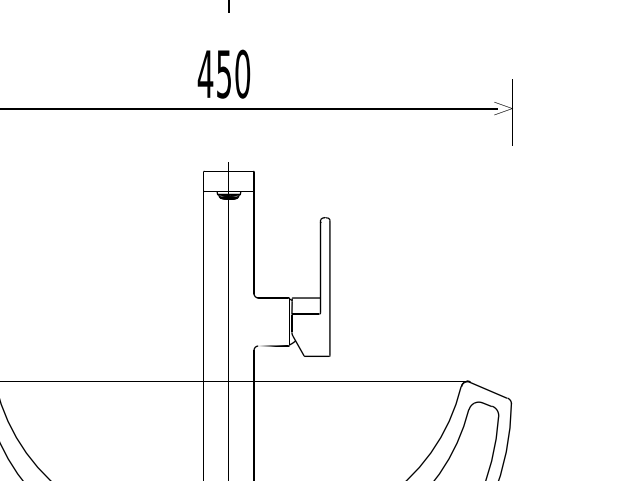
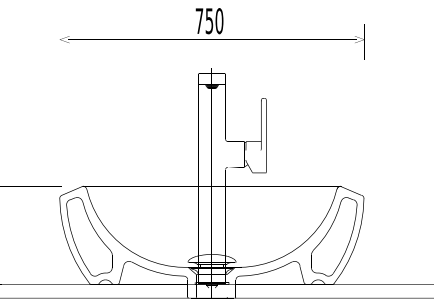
text: (205, 72) -> (199, 20), 450 -> 750

